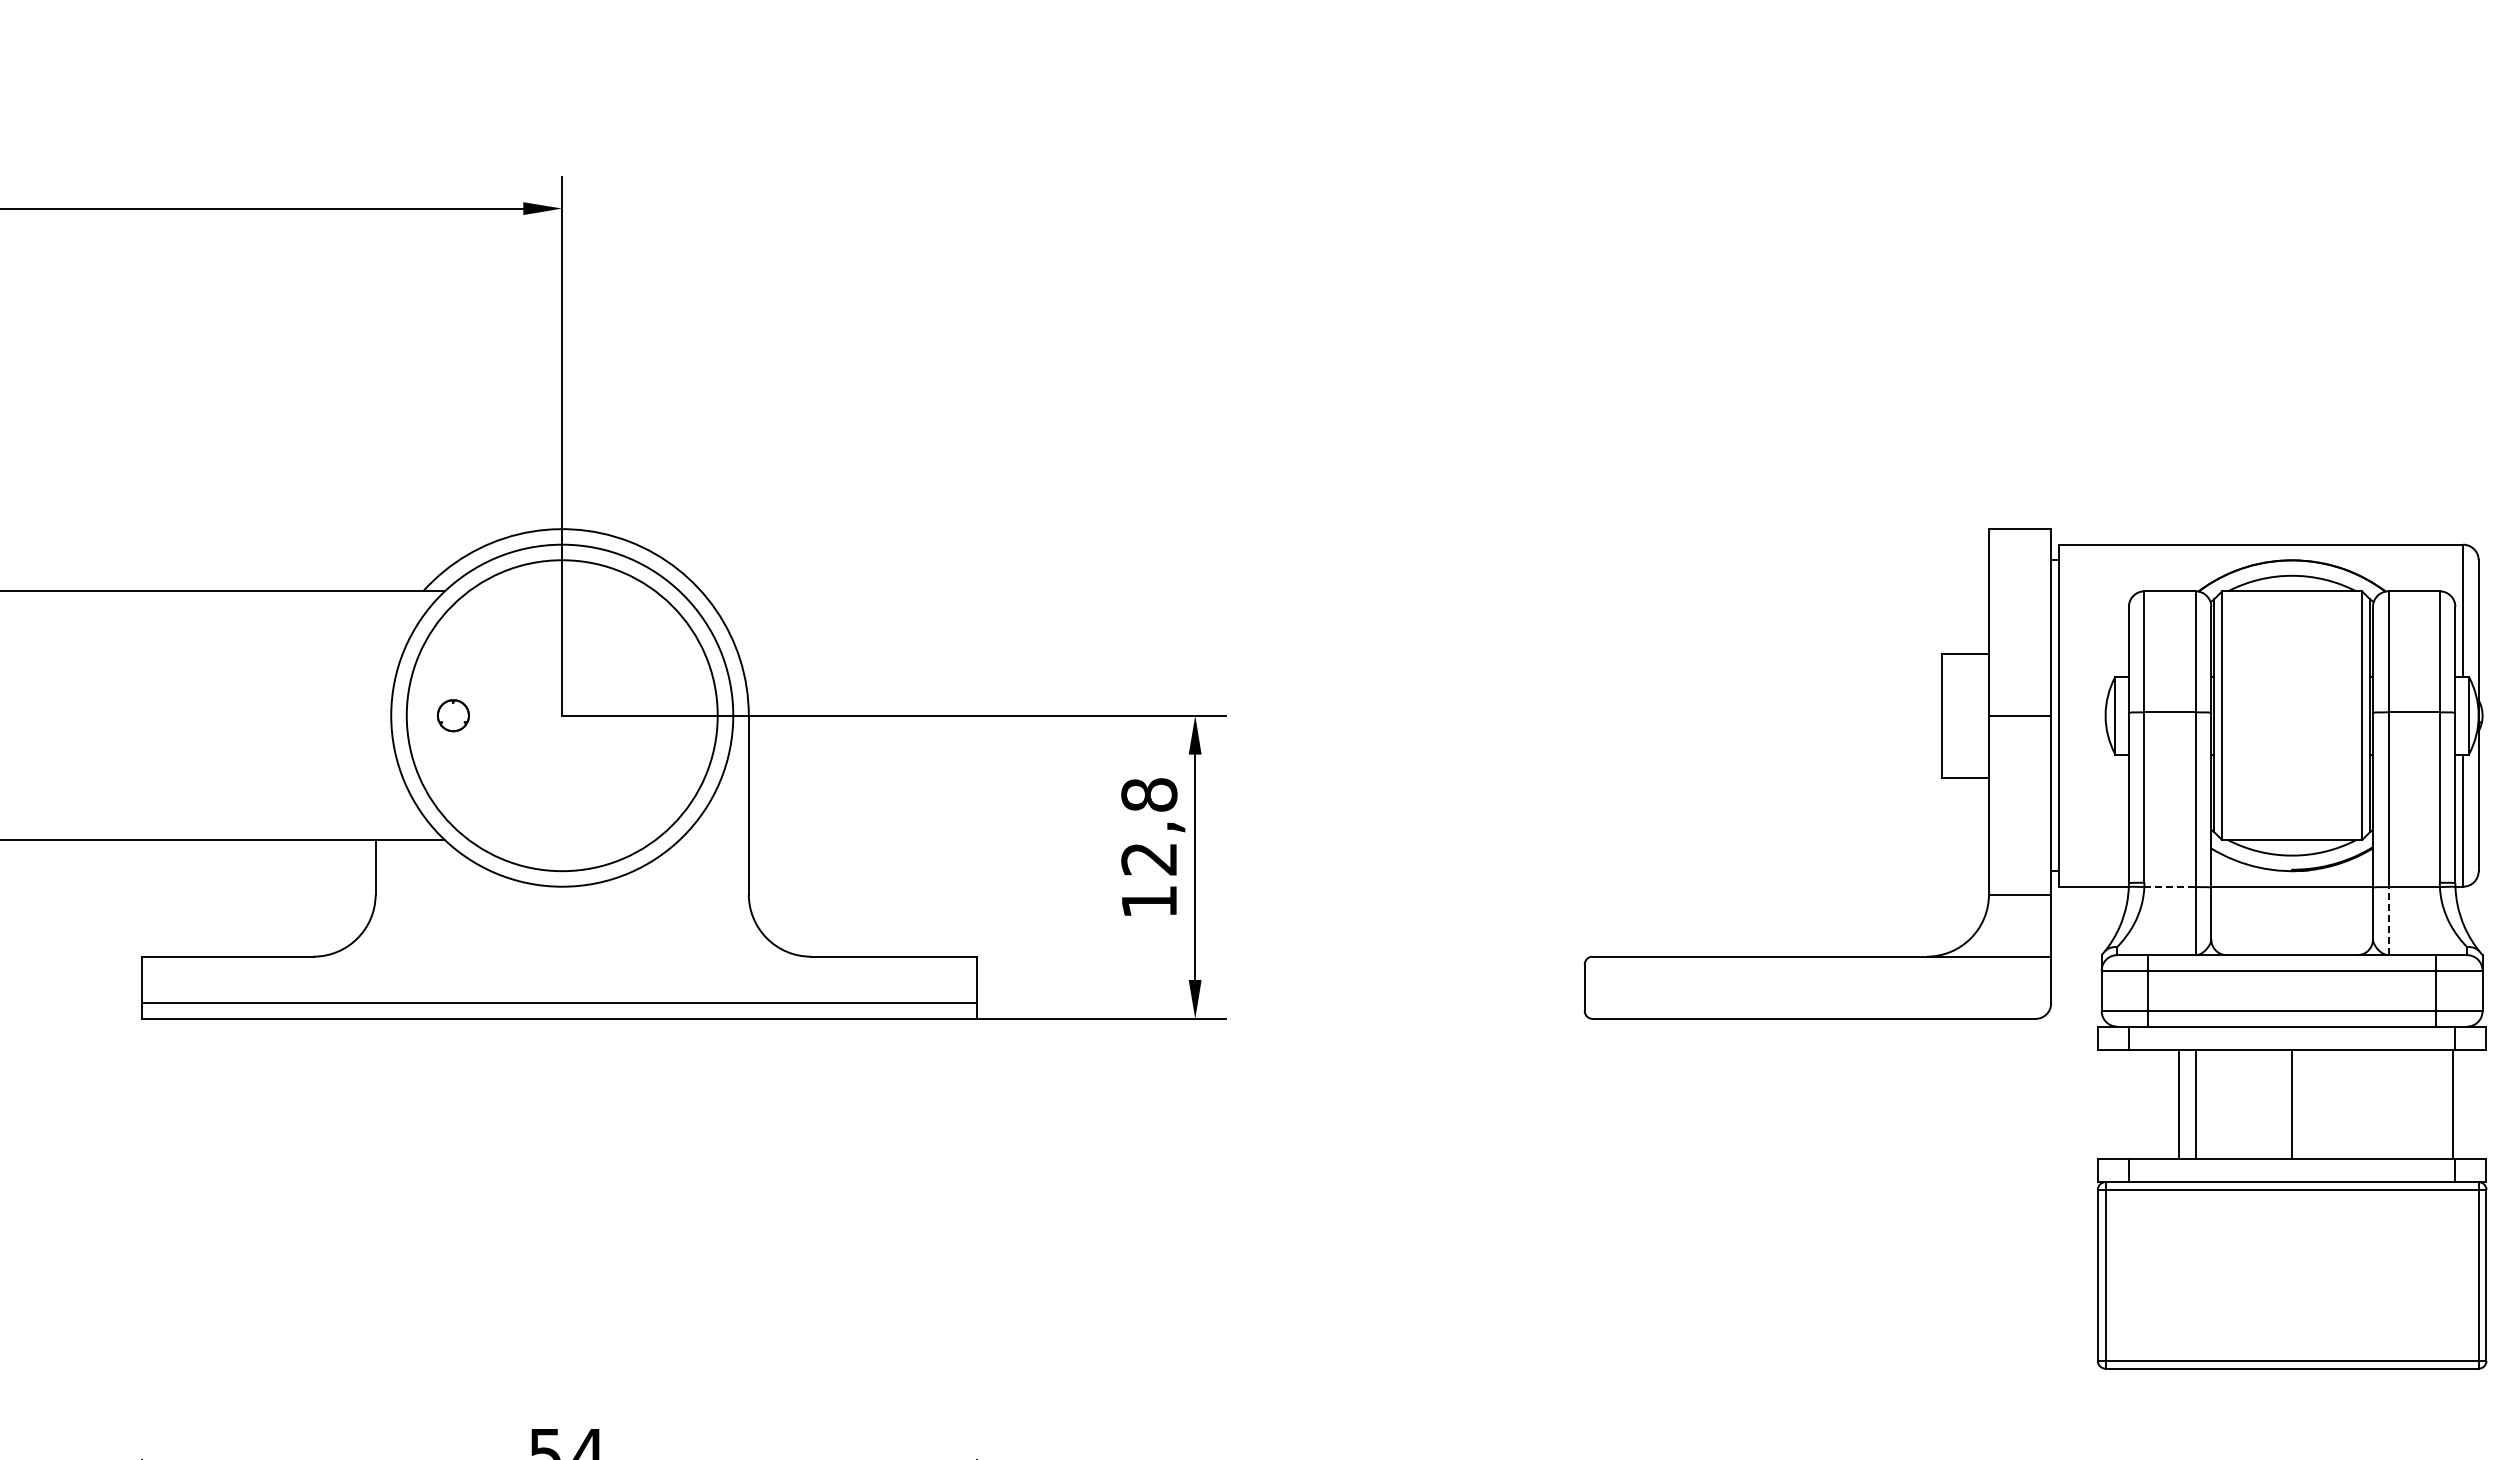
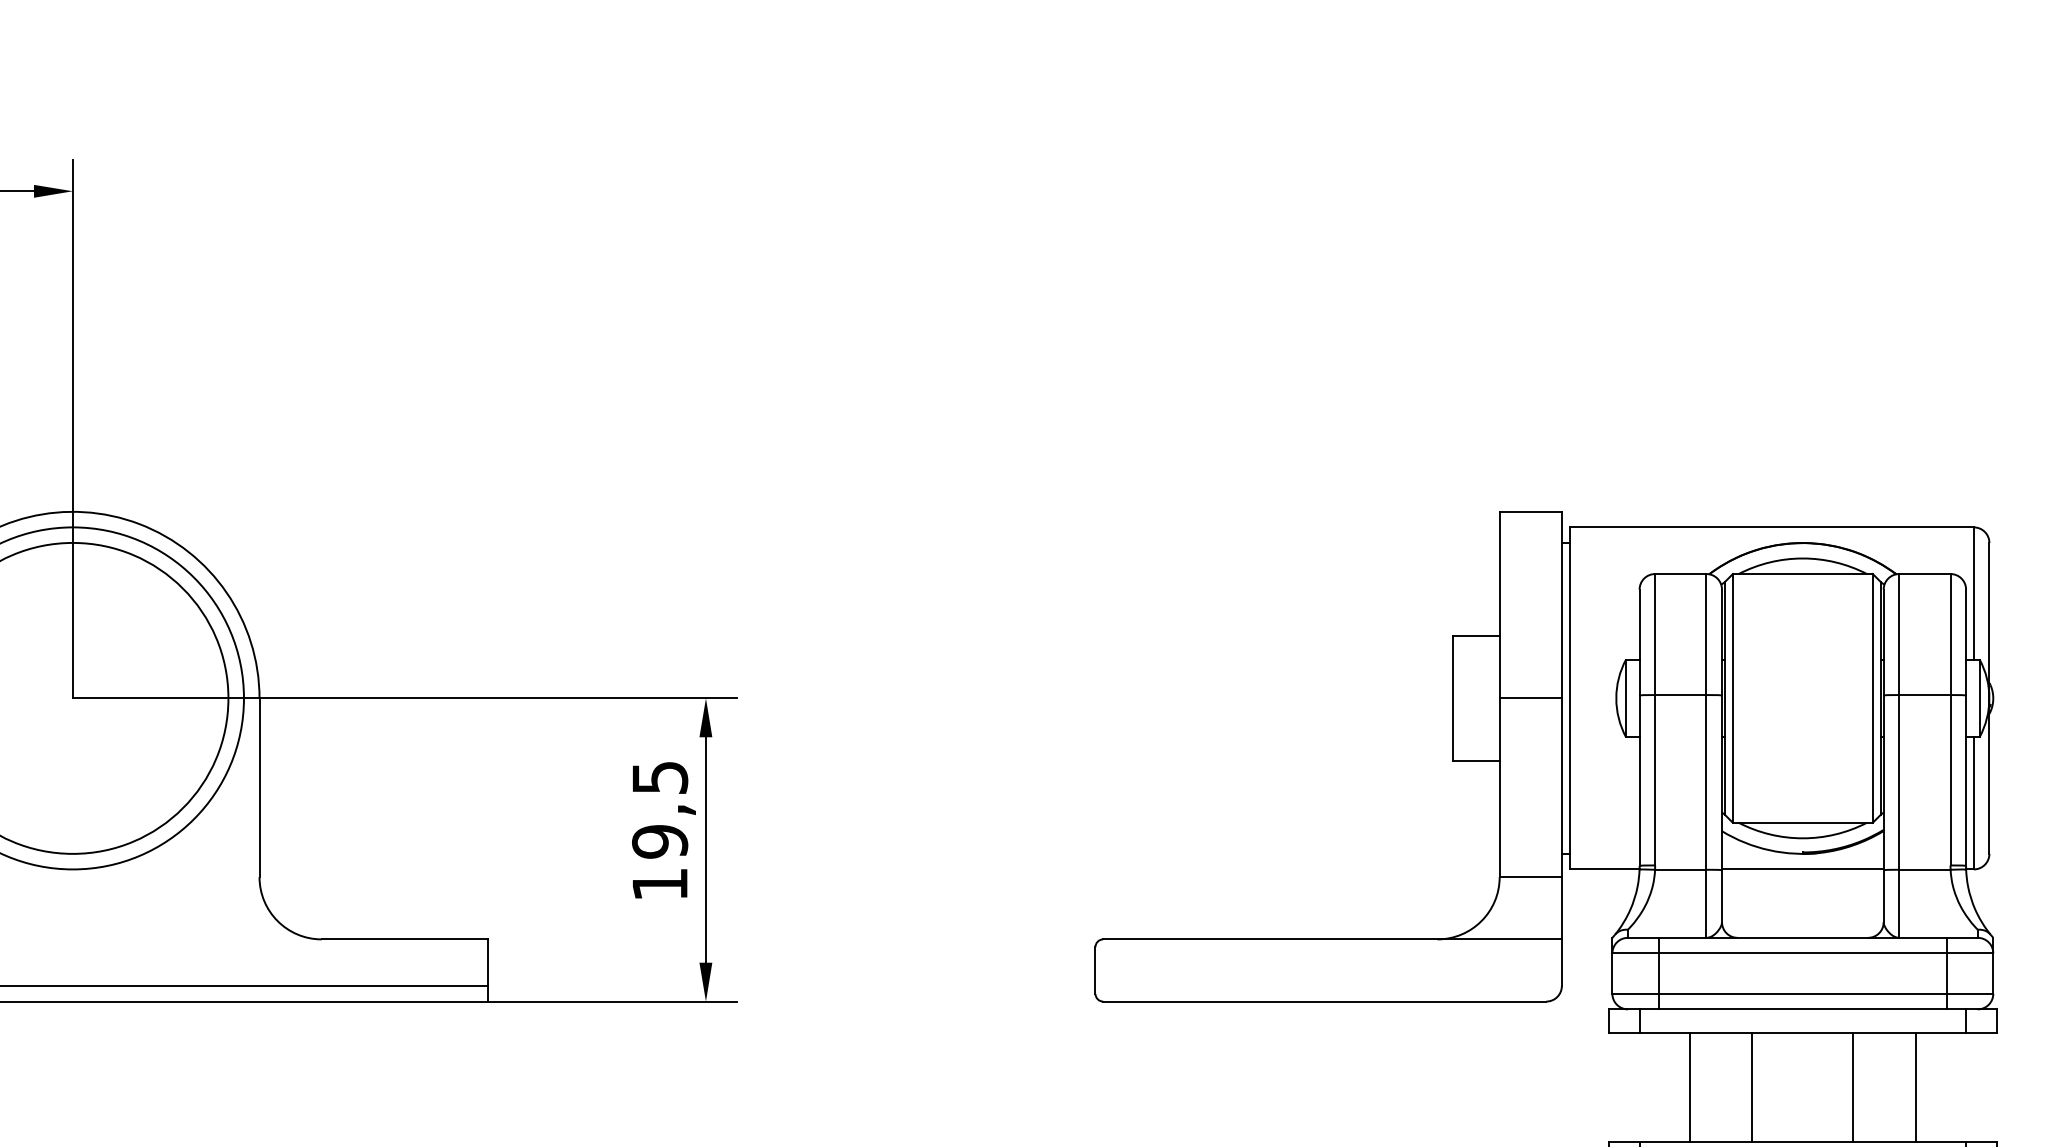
text: (1149, 827) -> (660, 810), 12,8 -> 19,5
line: (2170, 887) -> (1681, 870), dashed -> solid
line: (2388, 920) -> (1899, 903), dashed -> solid
line: (2195, 1103) -> (1752, 1086), moved
line: (2291, 1103) -> (1853, 1086), moved
line: (2452, 1103) -> (1915, 1086), moved

